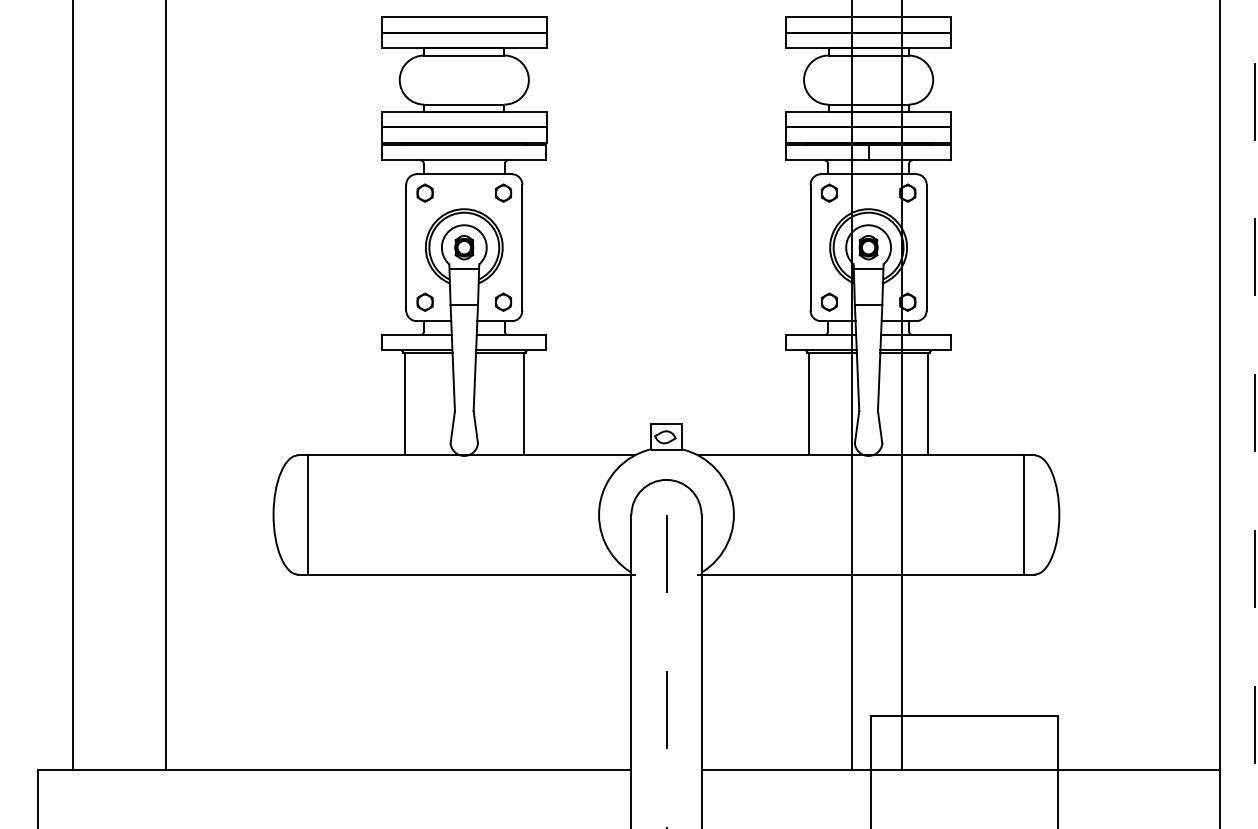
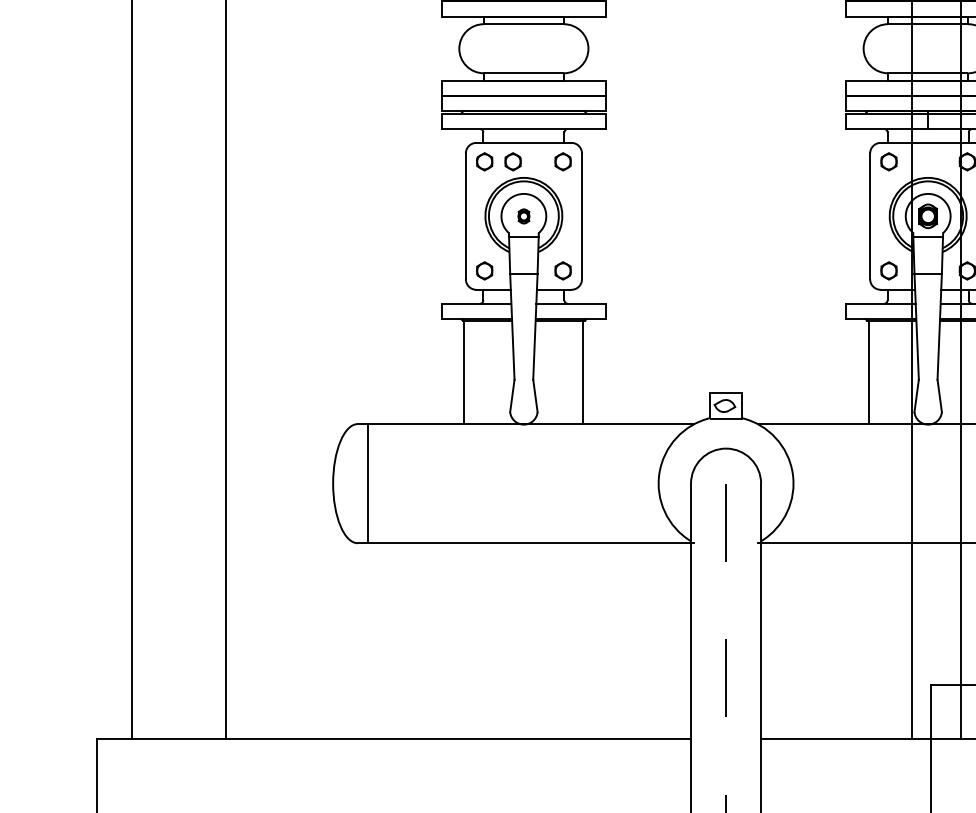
part: (453, 192) -> (513, 161), added
part: (464, 247) -> (524, 216), size x0.6

